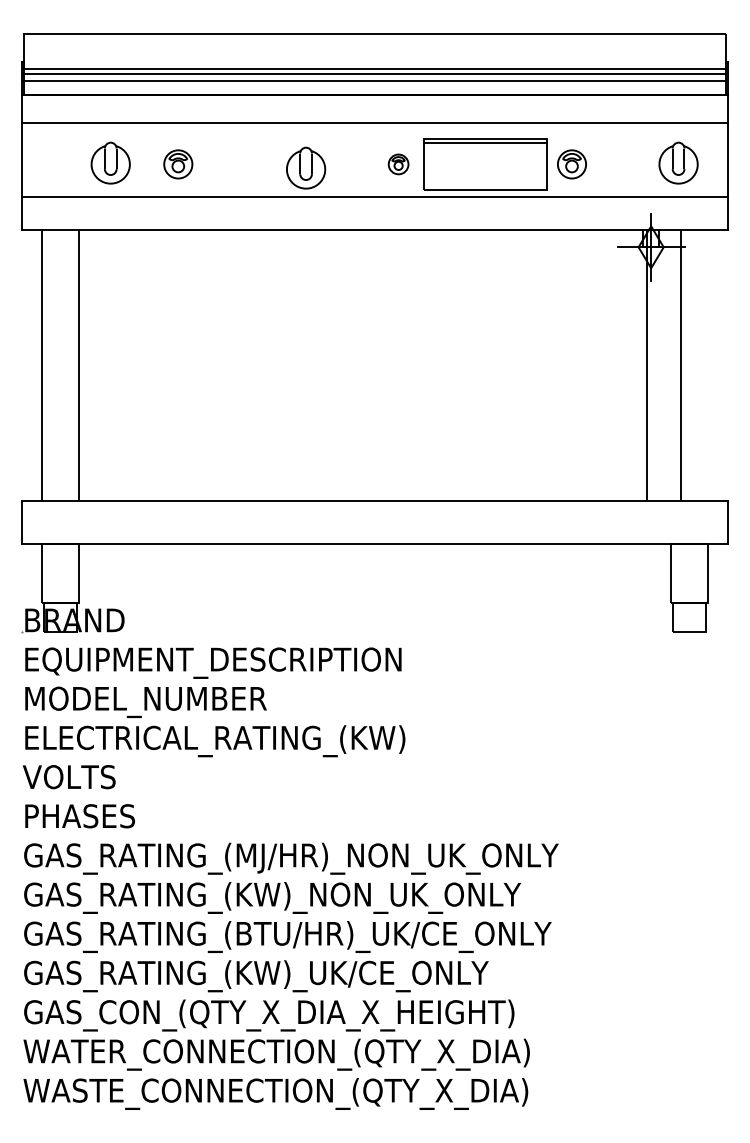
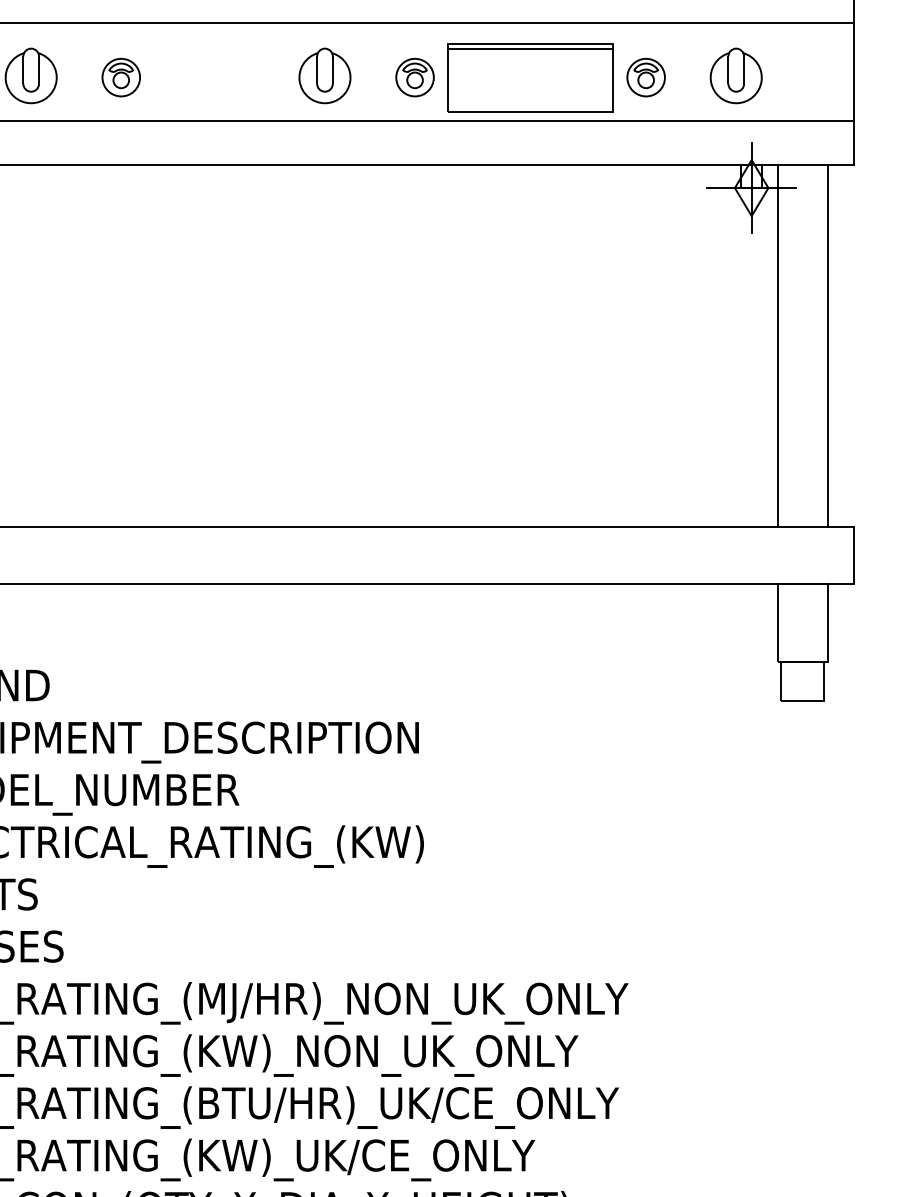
part: (678, 162) -> (736, 75), moved
part: (398, 164) -> (414, 77), size x1.43
part: (306, 167) -> (325, 75), moved
line: (646, 365) -> (777, 345), moved
line: (681, 365) -> (828, 345), moved

